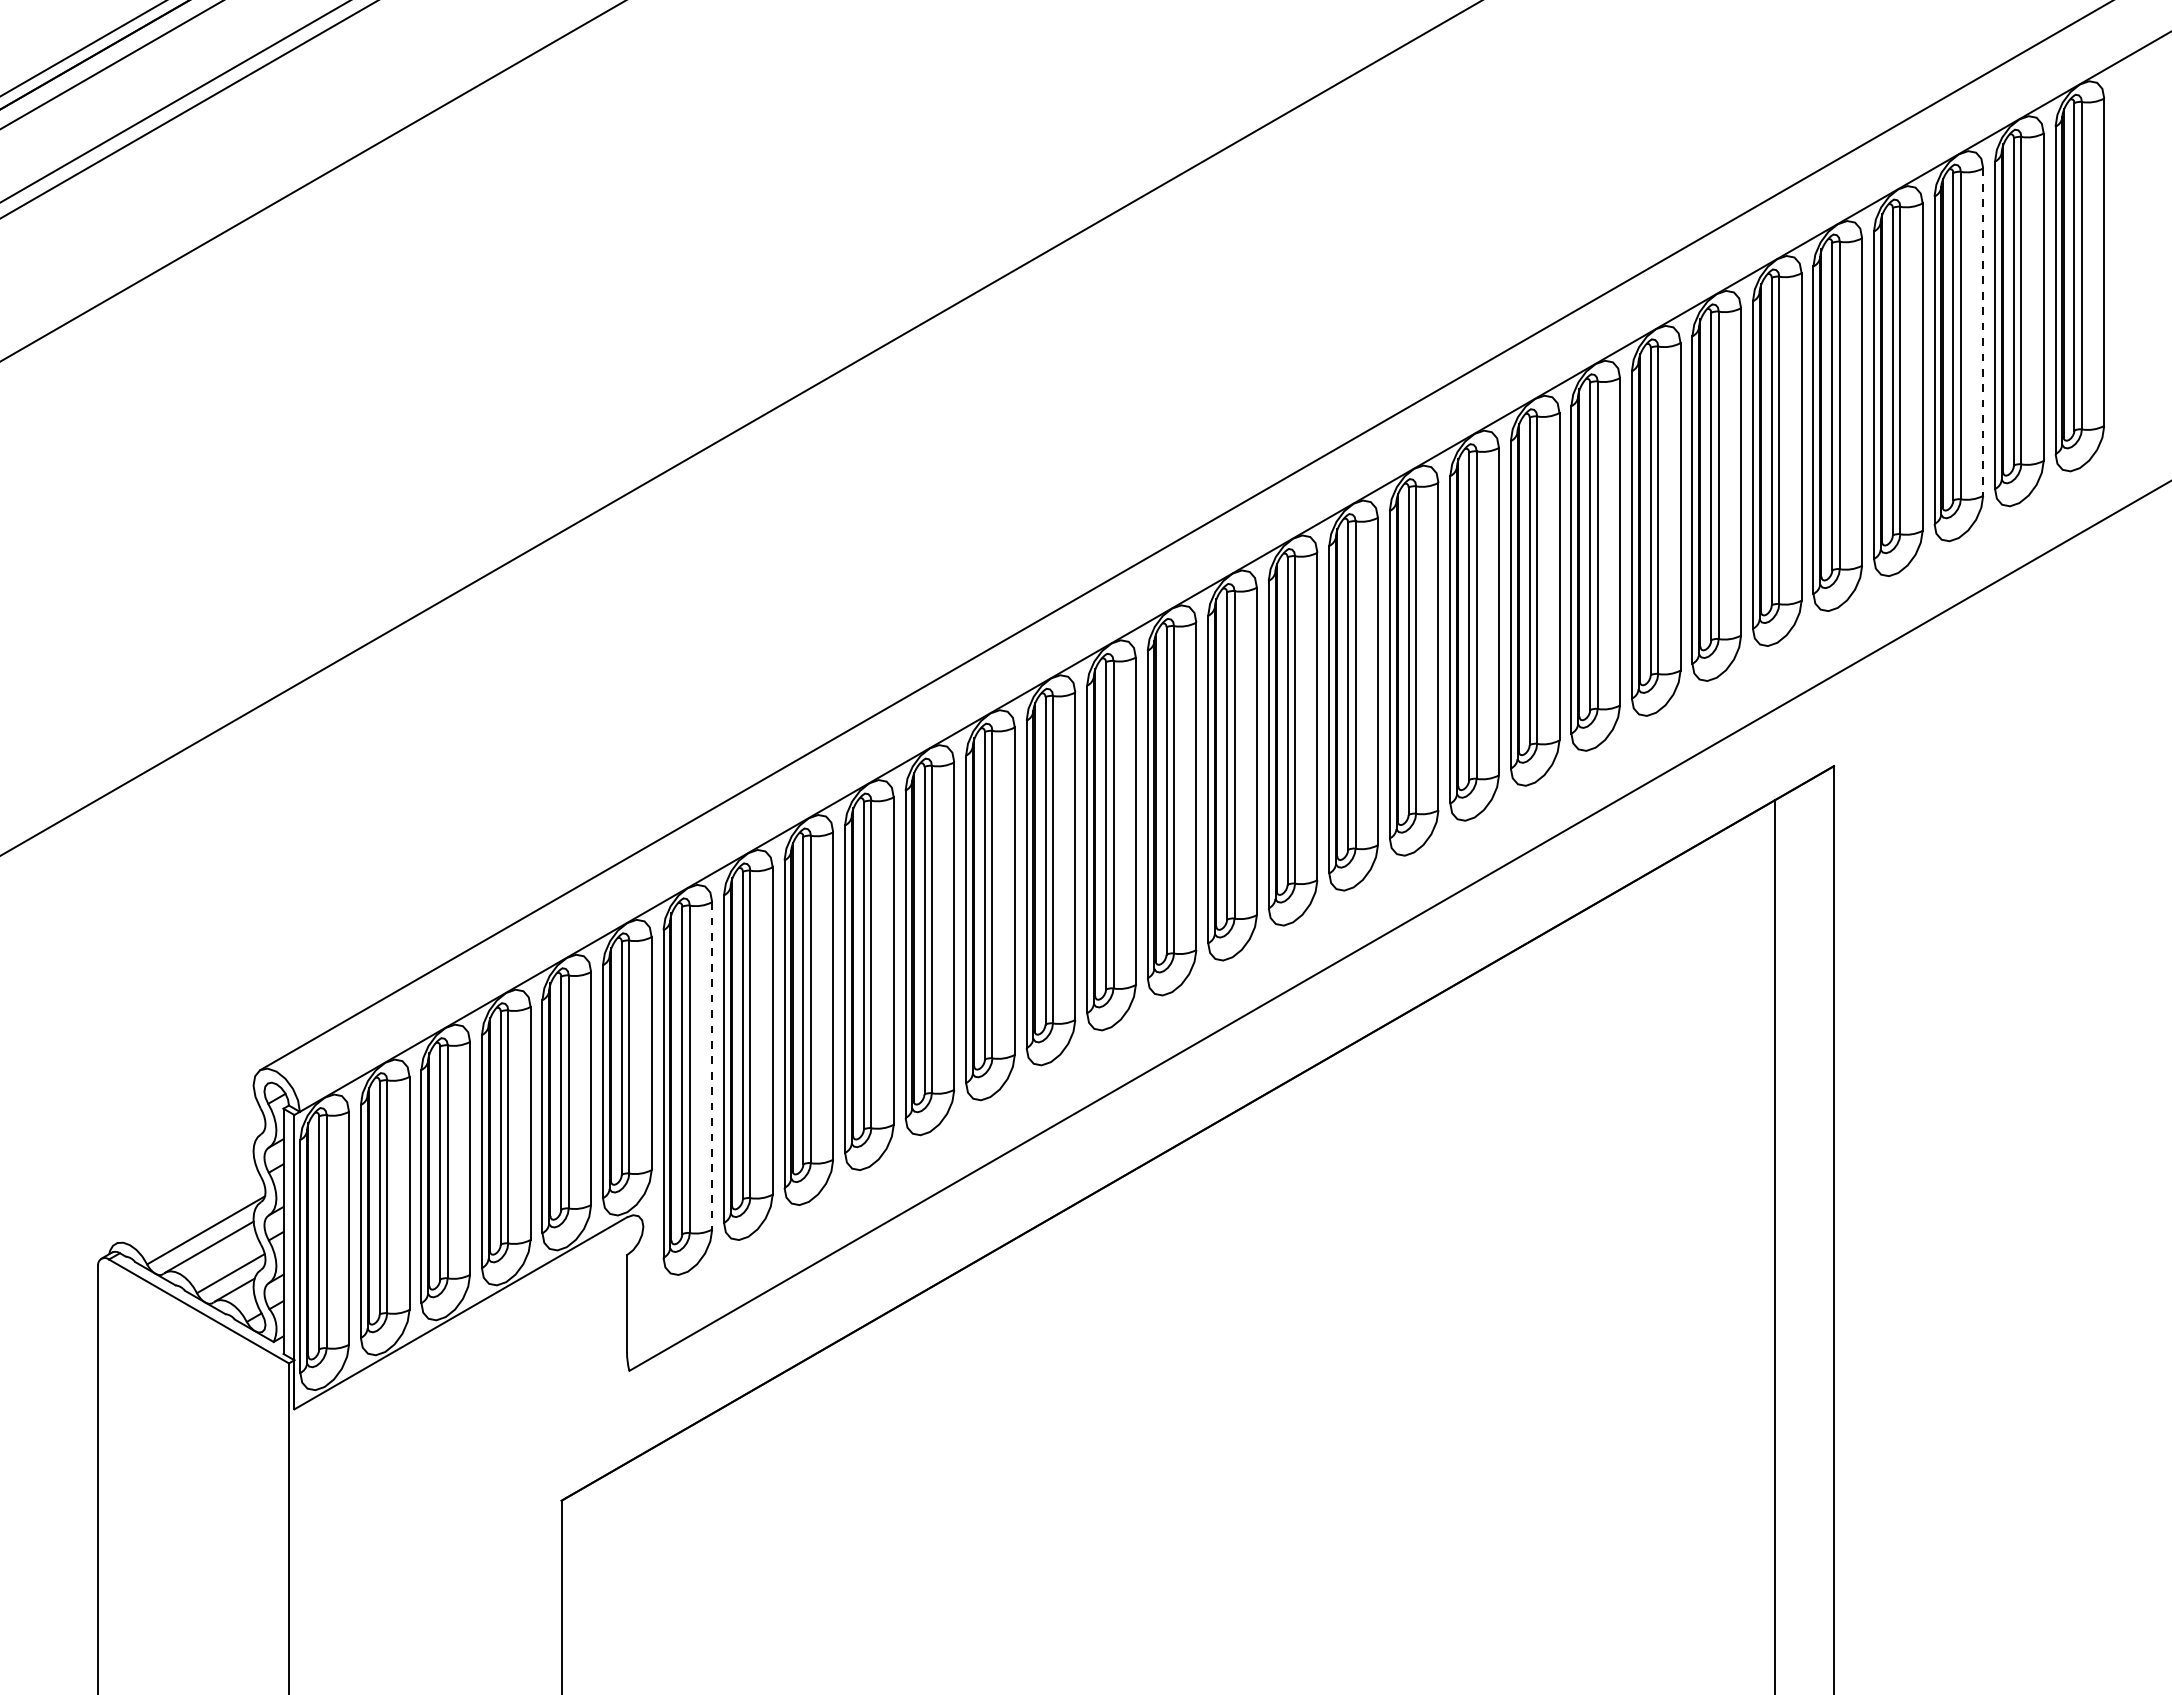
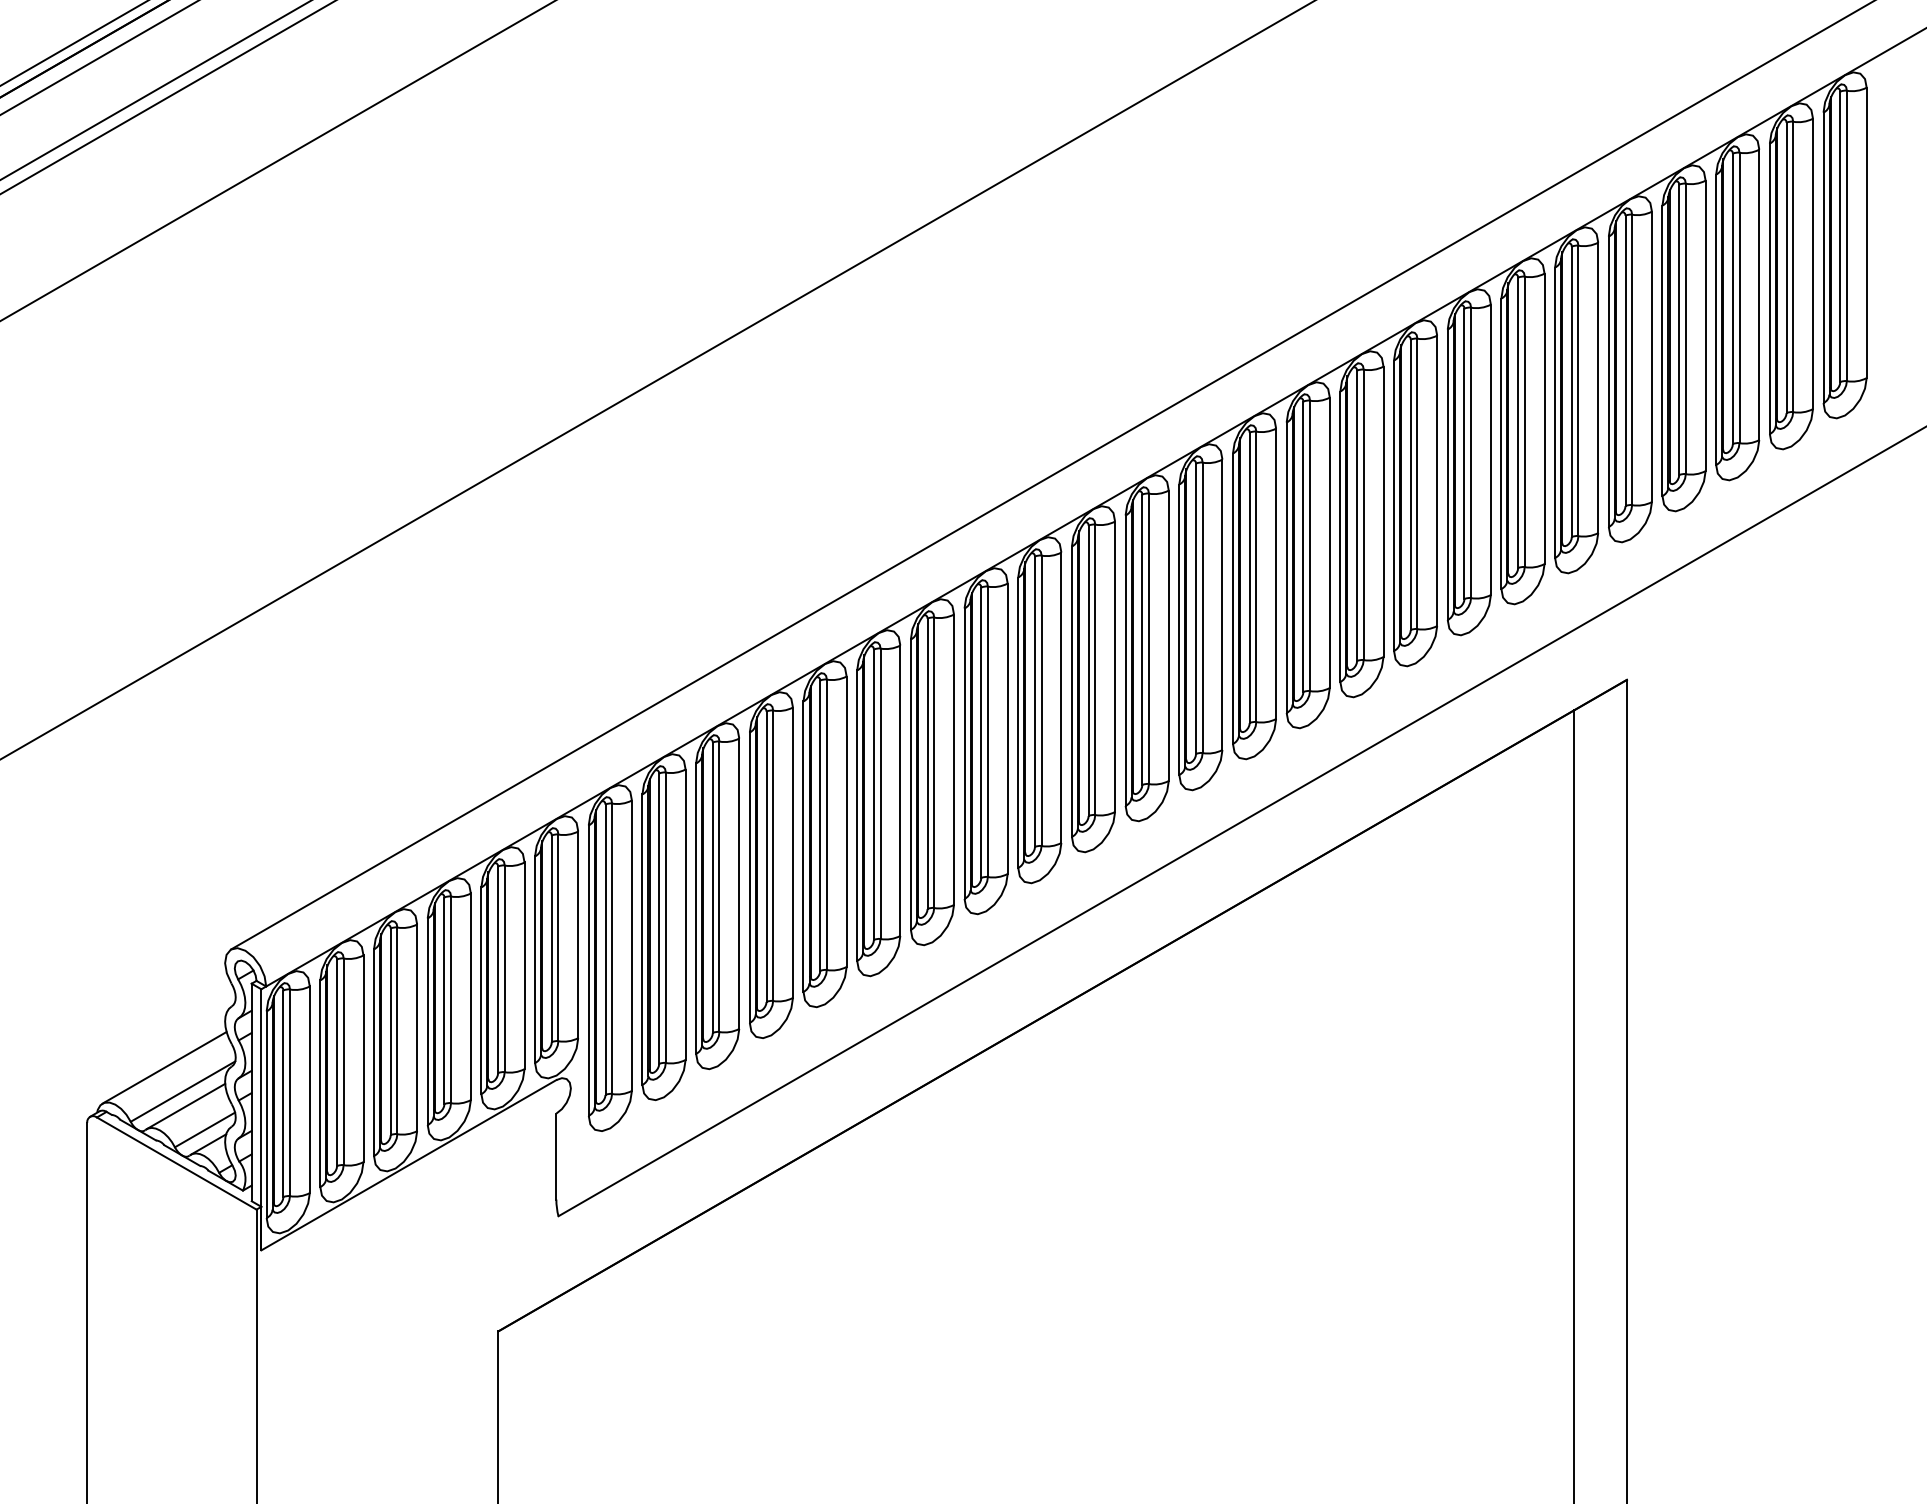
line: (1983, 332) -> (1759, 295), dashed -> solid
line: (712, 1065) -> (632, 945), dashed -> solid
line: (185, 1203) -> (164, 1067), added

